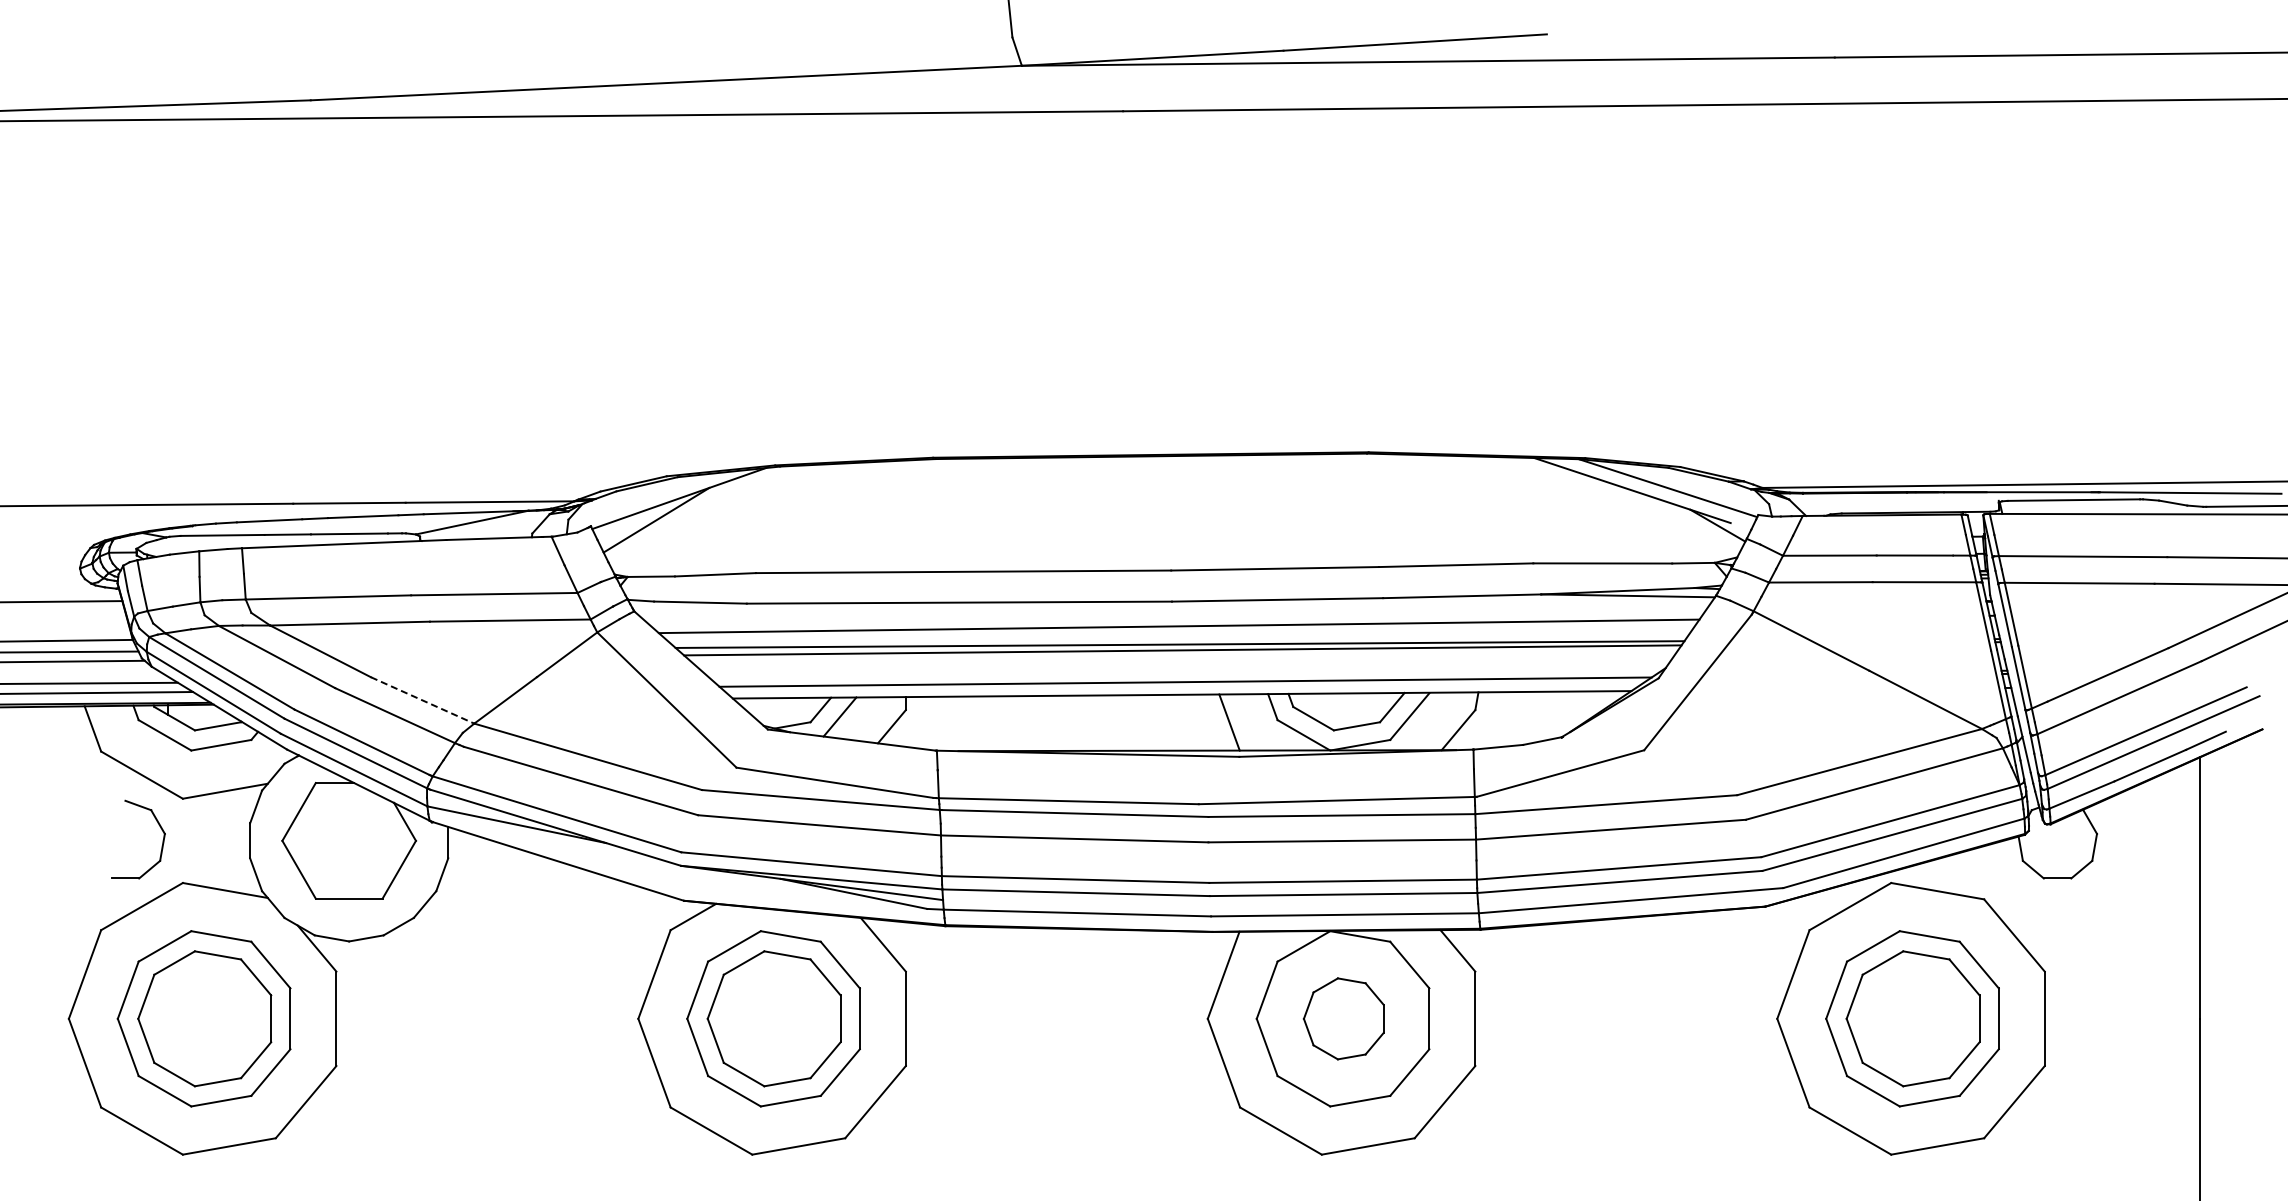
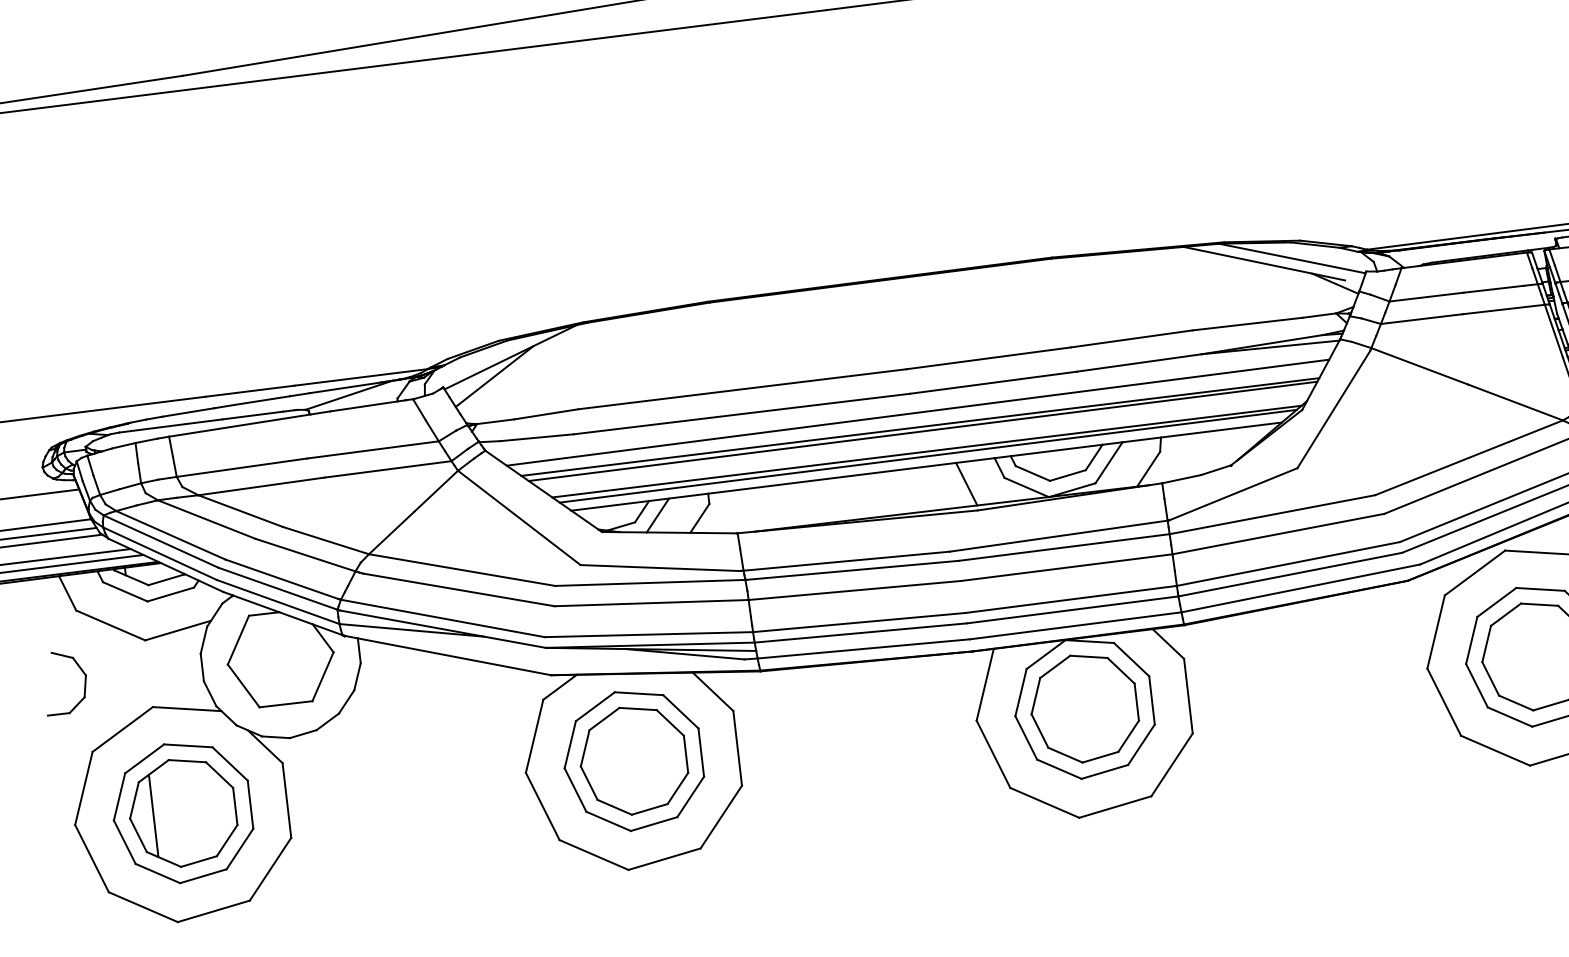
line: (1184, 676) -> (926, 451), added
line: (422, 700) -> (325, 540), dashed -> solid
part: (162, 840) -> (84, 680), moved
line: (168, 1018) -> (153, 815), added
part: (1343, 1018) -> (1084, 708), size x1.67

